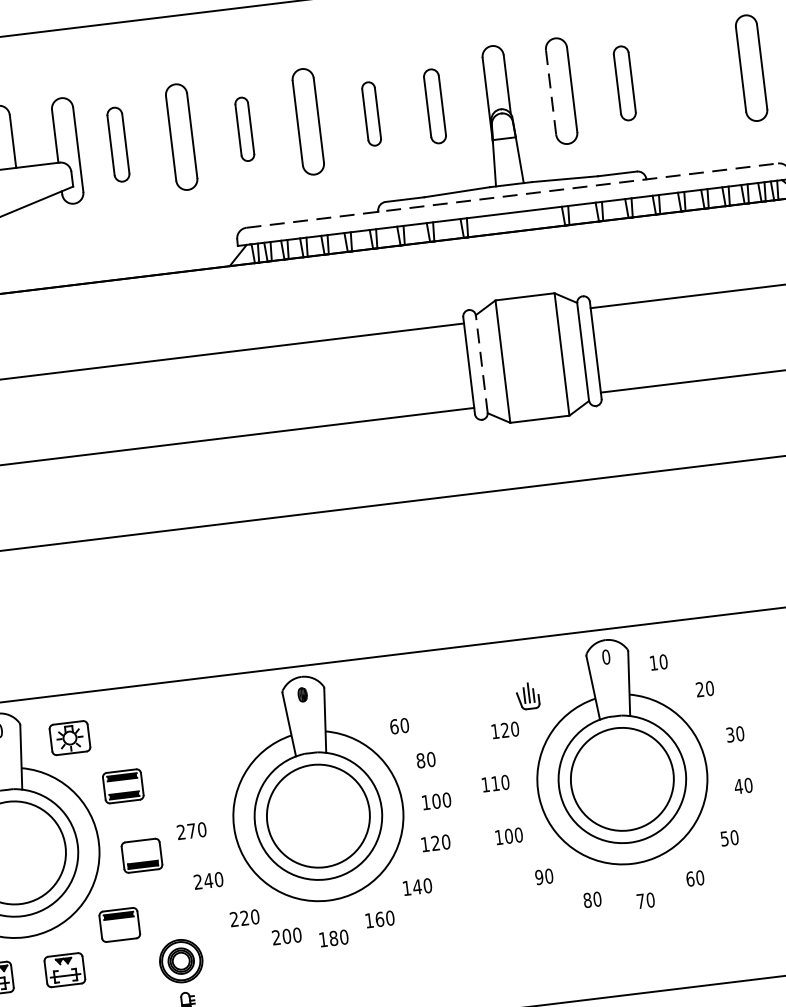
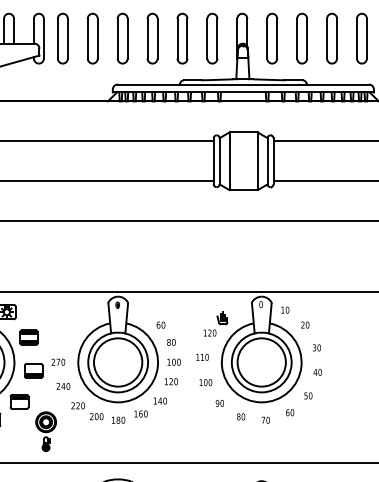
part: (687, 75) -> (331, 38), added
part: (623, 83) -> (301, 38), size x1.43
line: (551, 92) -> (267, 38), dashed -> solid
part: (435, 106) -> (212, 38), size x1.43
part: (371, 113) -> (182, 38), size x1.67
part: (244, 129) -> (122, 38), size x1.67
part: (117, 144) -> (62, 38), size x1.43
line: (512, 195) -> (243, 84), dashed -> solid
line: (481, 362) -> (219, 160), dashed -> solid

